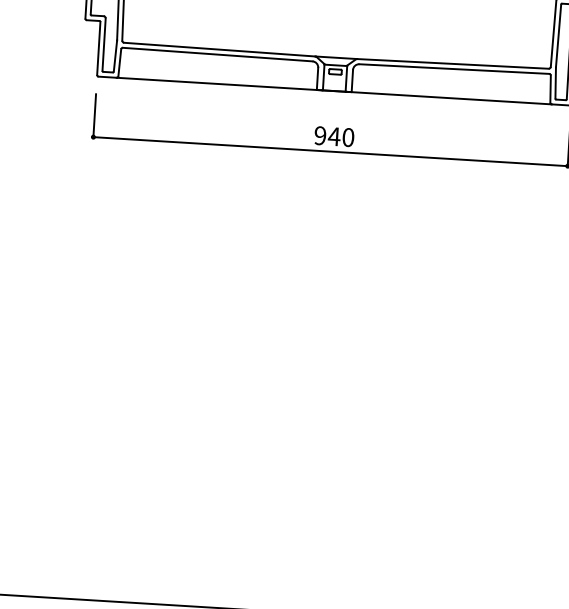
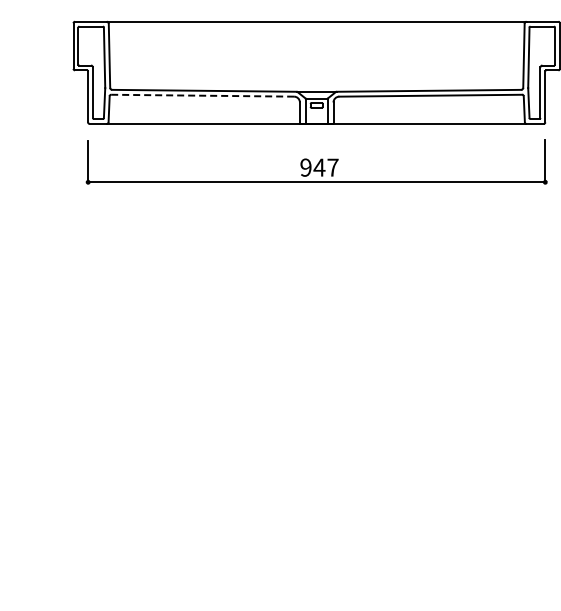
line: (218, 54) -> (203, 95), solid -> dashed
text: (347, 137) -> (332, 167), 940 -> 947

